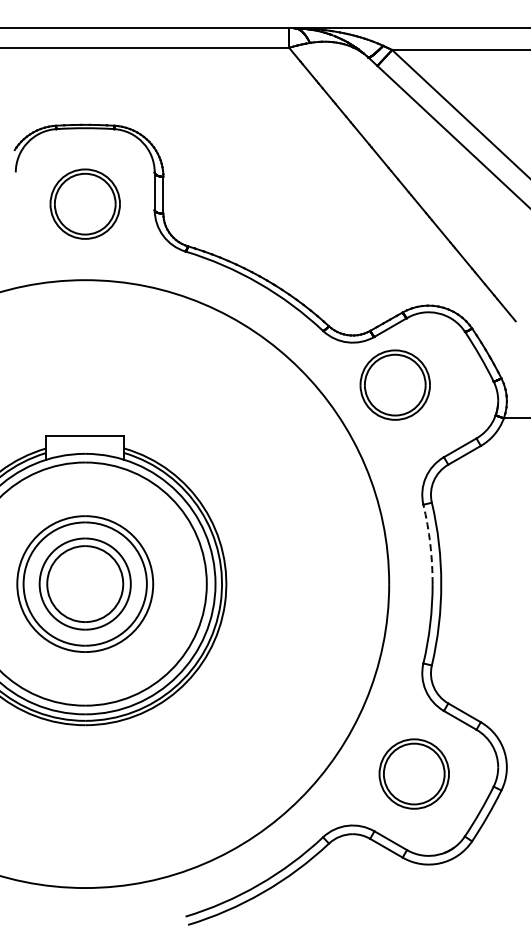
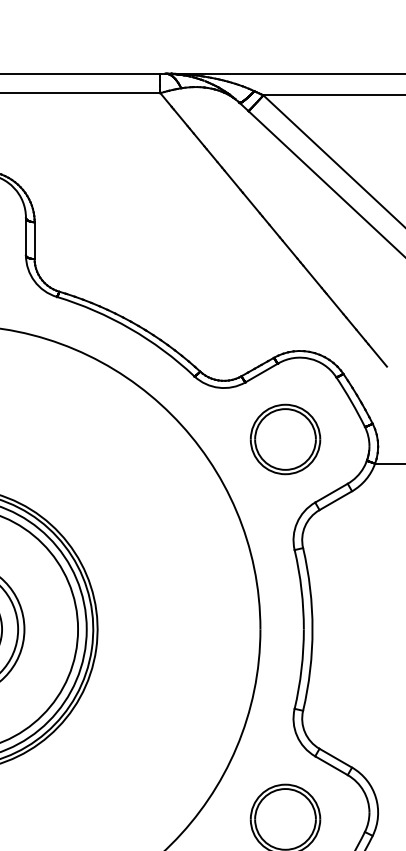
part: (394, 384) -> (284, 438), moved
arc: (430, 544) -> (301, 589), dashed -> solid

